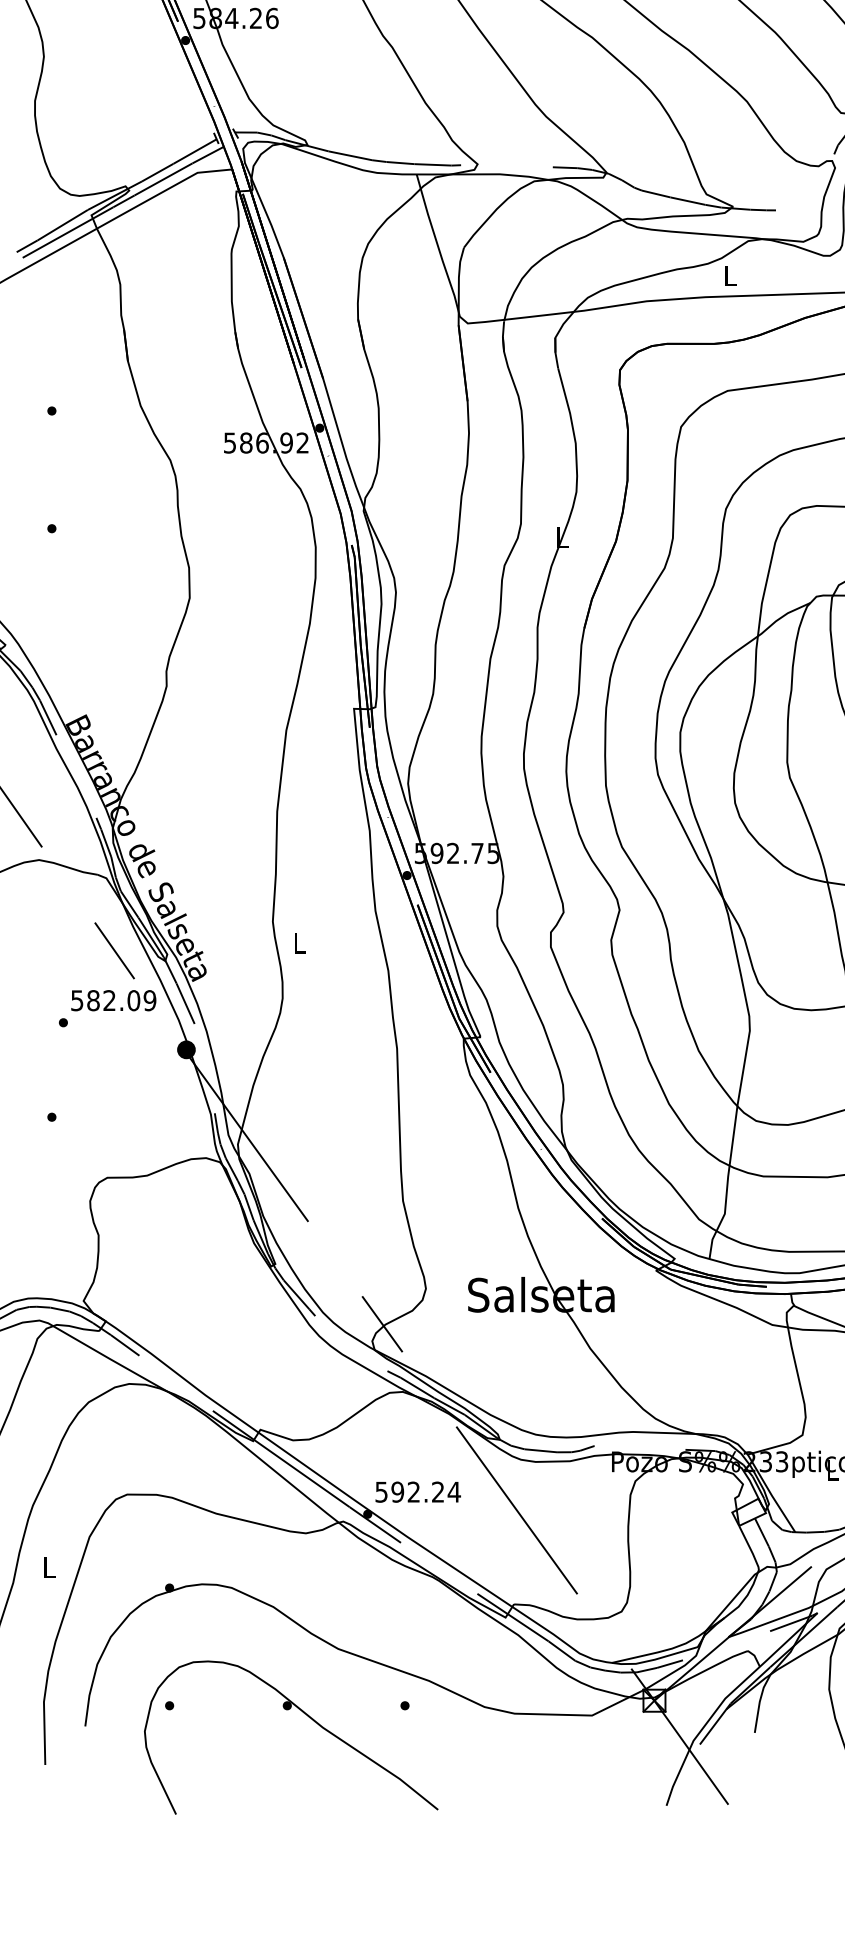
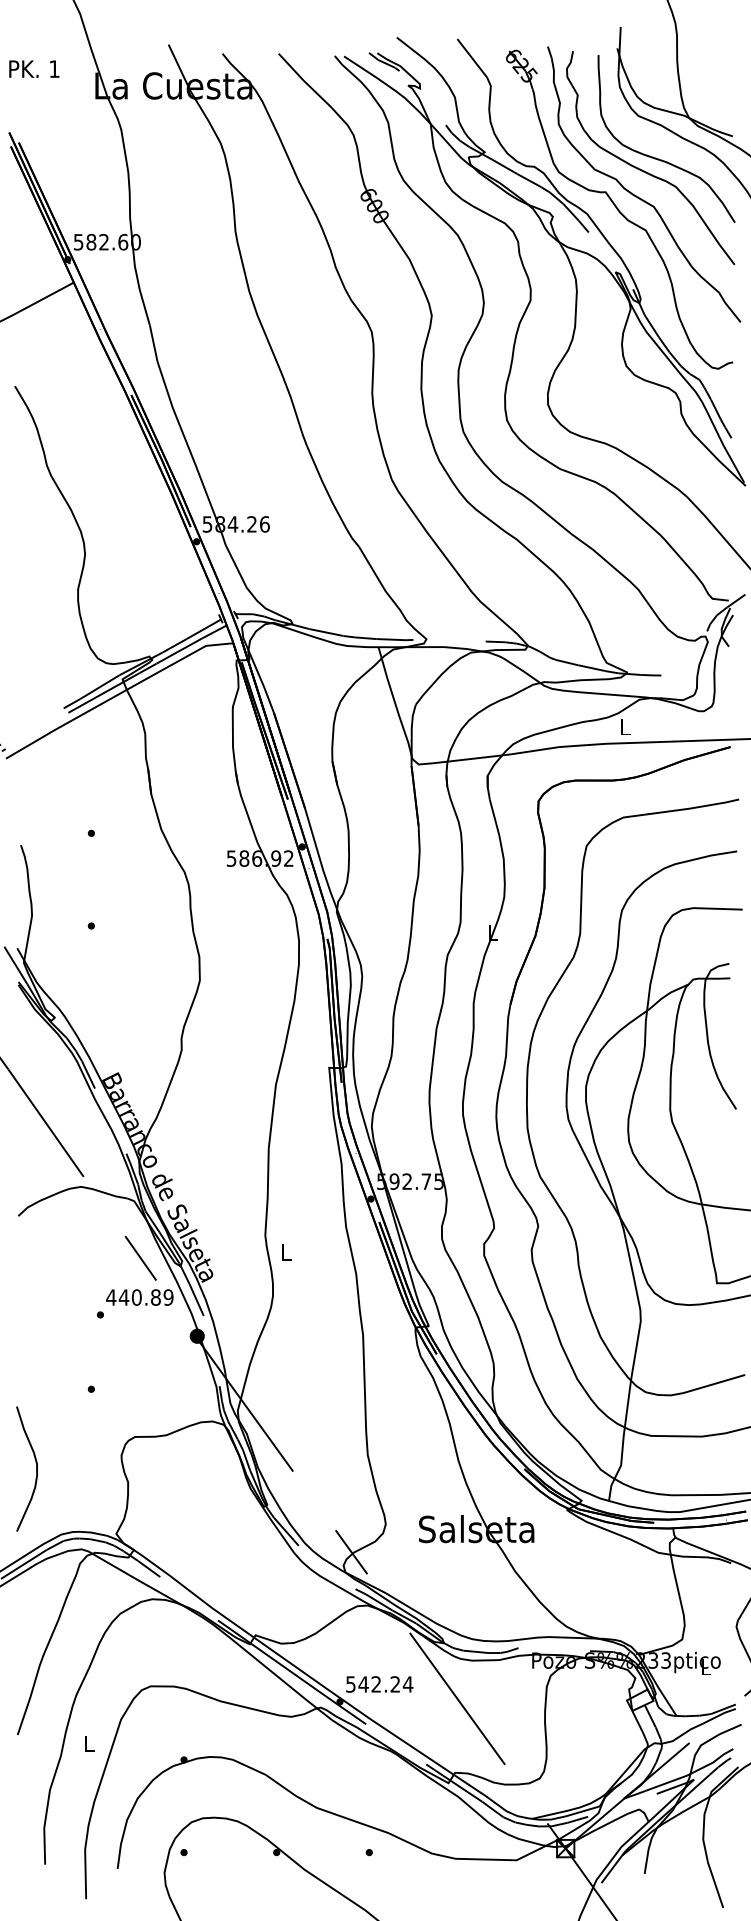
text: (105, 1000) -> (133, 1297), 582.09 -> 440.89
text: (397, 1492) -> (363, 1684), 592.24 -> 542.24

